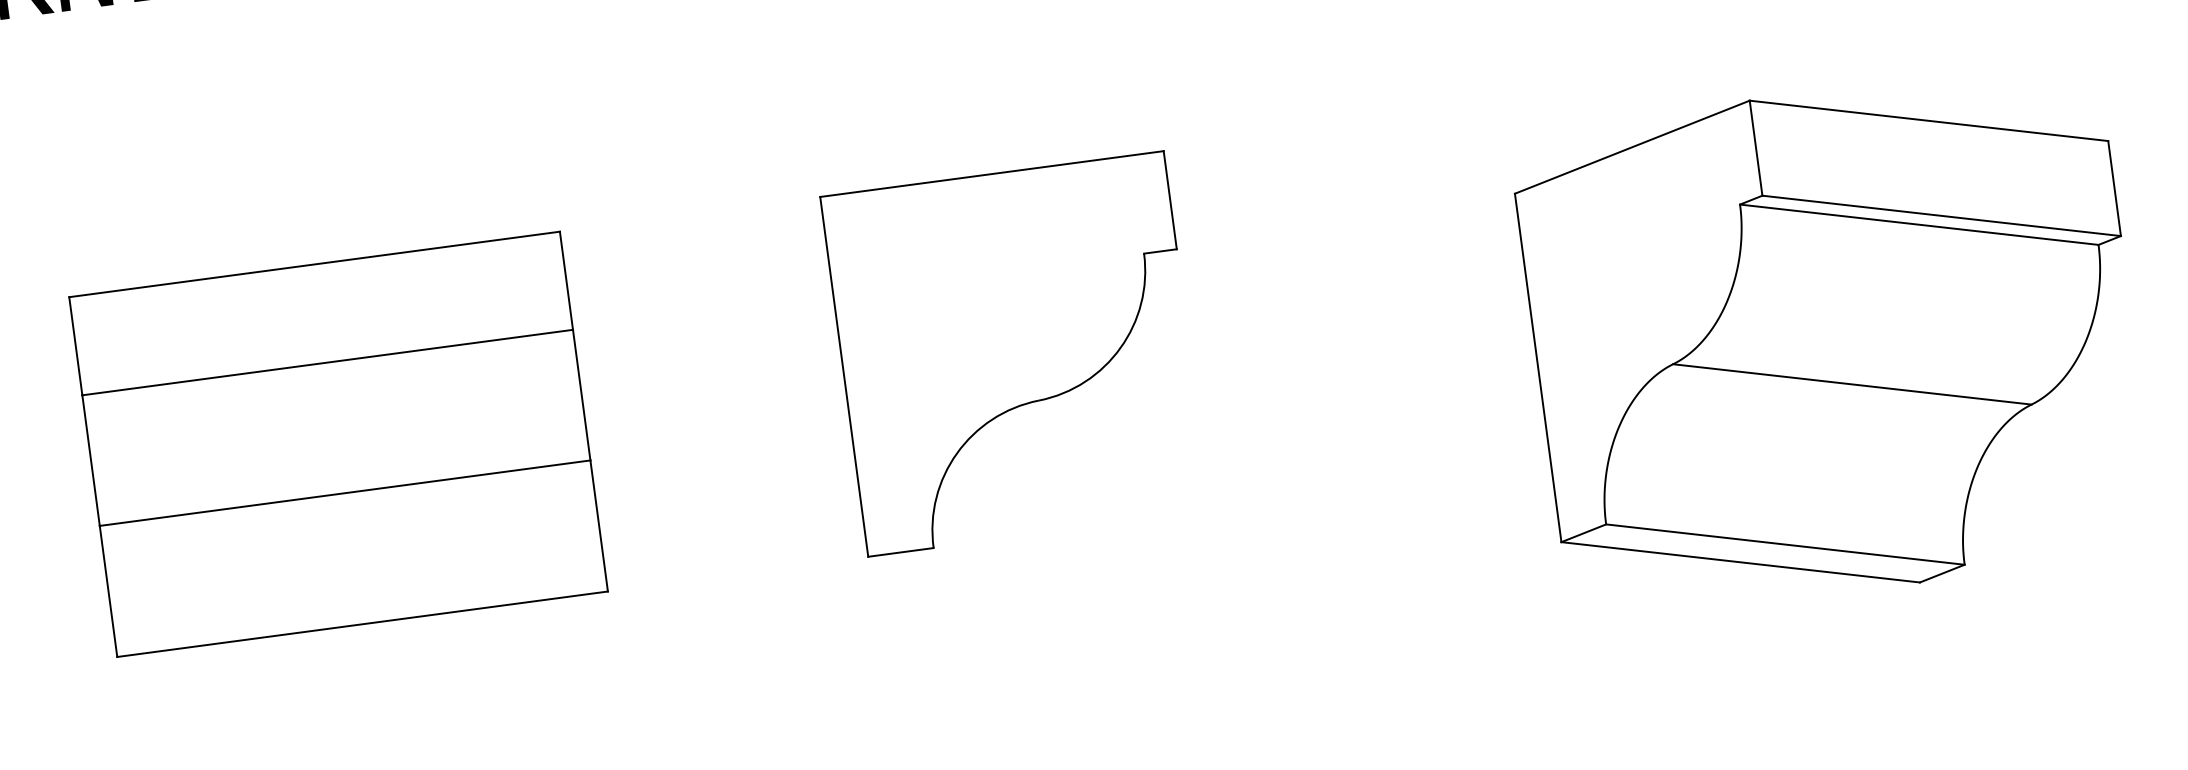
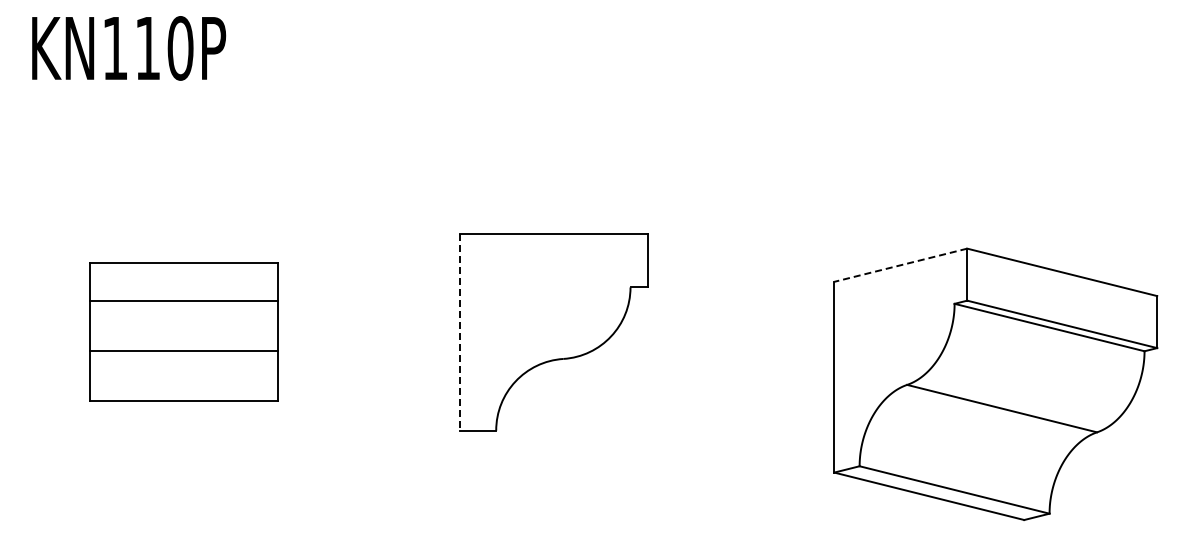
line: (1631, 147) -> (900, 265), solid -> dashed
line: (844, 377) -> (460, 332), solid -> dashed
part: (338, 444) -> (183, 332), size x0.7

